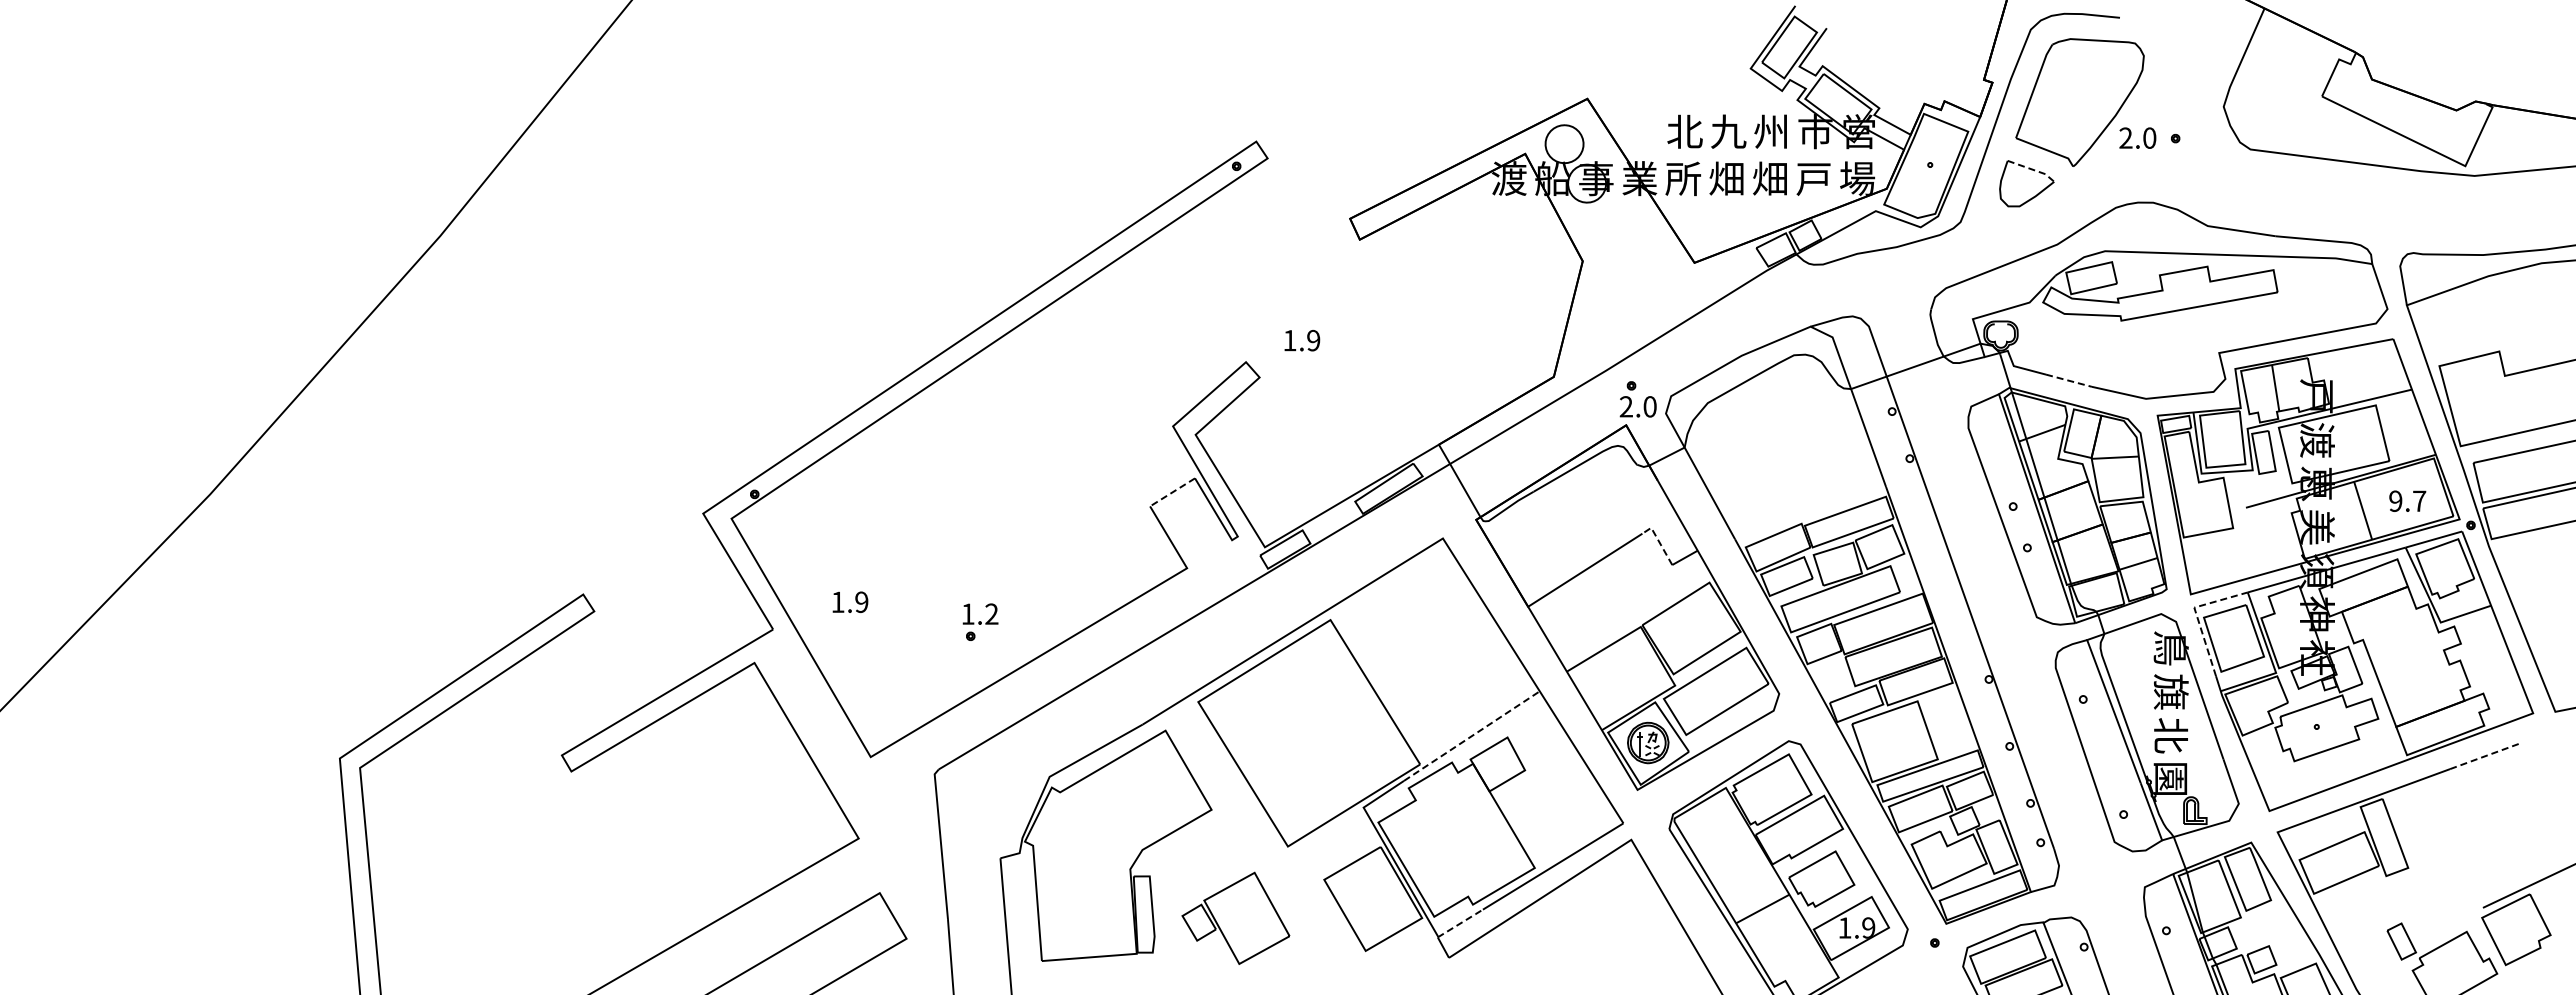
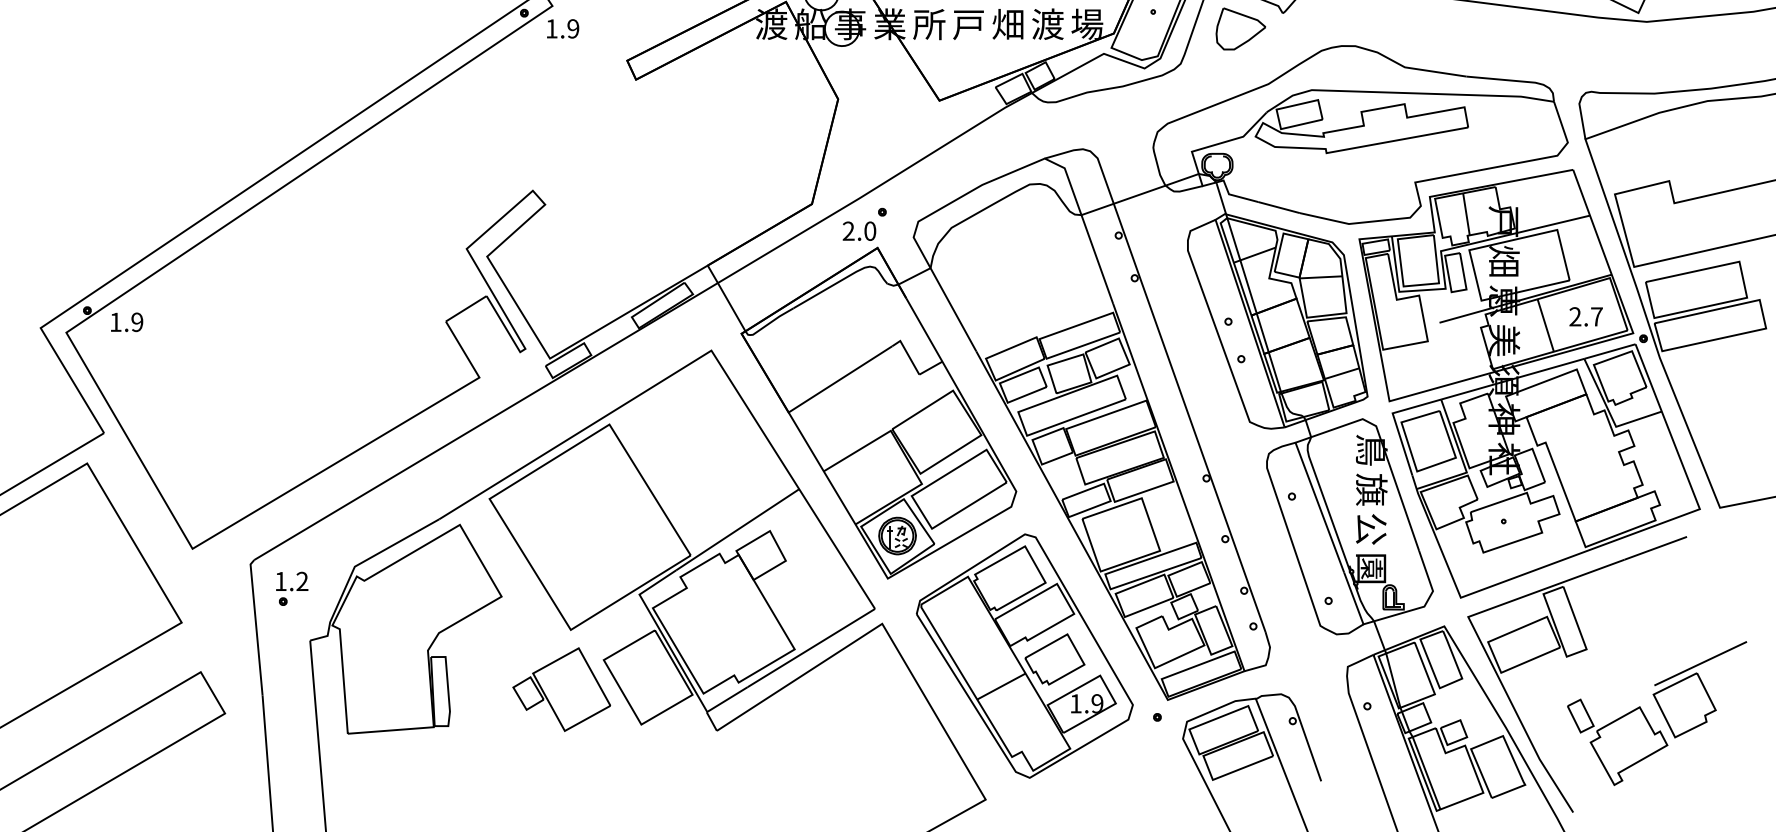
line: (2033, 169) -> (1246, 16), dashed -> solid
text: (1726, 178) -> (968, 24), 畑 -> 戸
text: (1813, 178) -> (1047, 24), 戸 -> 渡
text: (1302, 340) -> (563, 28), moved
line: (2068, 380) -> (1278, 207), dashed -> solid
text: (1637, 406) -> (858, 230), moved
text: (2317, 439) -> (1504, 260), 渡 -> 畑
line: (1172, 492) -> (466, 308), dashed -> solid
text: (2395, 501) -> (1575, 317), 9.7 -> 2.7
line: (1658, 540) -> (906, 352), dashed -> solid
text: (850, 601) -> (127, 321), moved
line: (2196, 614) -> (1394, 419), dashed -> solid
part: (980, 621) -> (292, 588), moved
line: (1472, 735) -> (738, 529), dashed -> solid
text: (2171, 735) -> (1371, 529), 北 -> 公
line: (2484, 756) -> (1655, 548), dashed -> solid
part: (1235, 917) -> (561, 688), moved
line: (1460, 923) -> (727, 699), dashed -> solid

